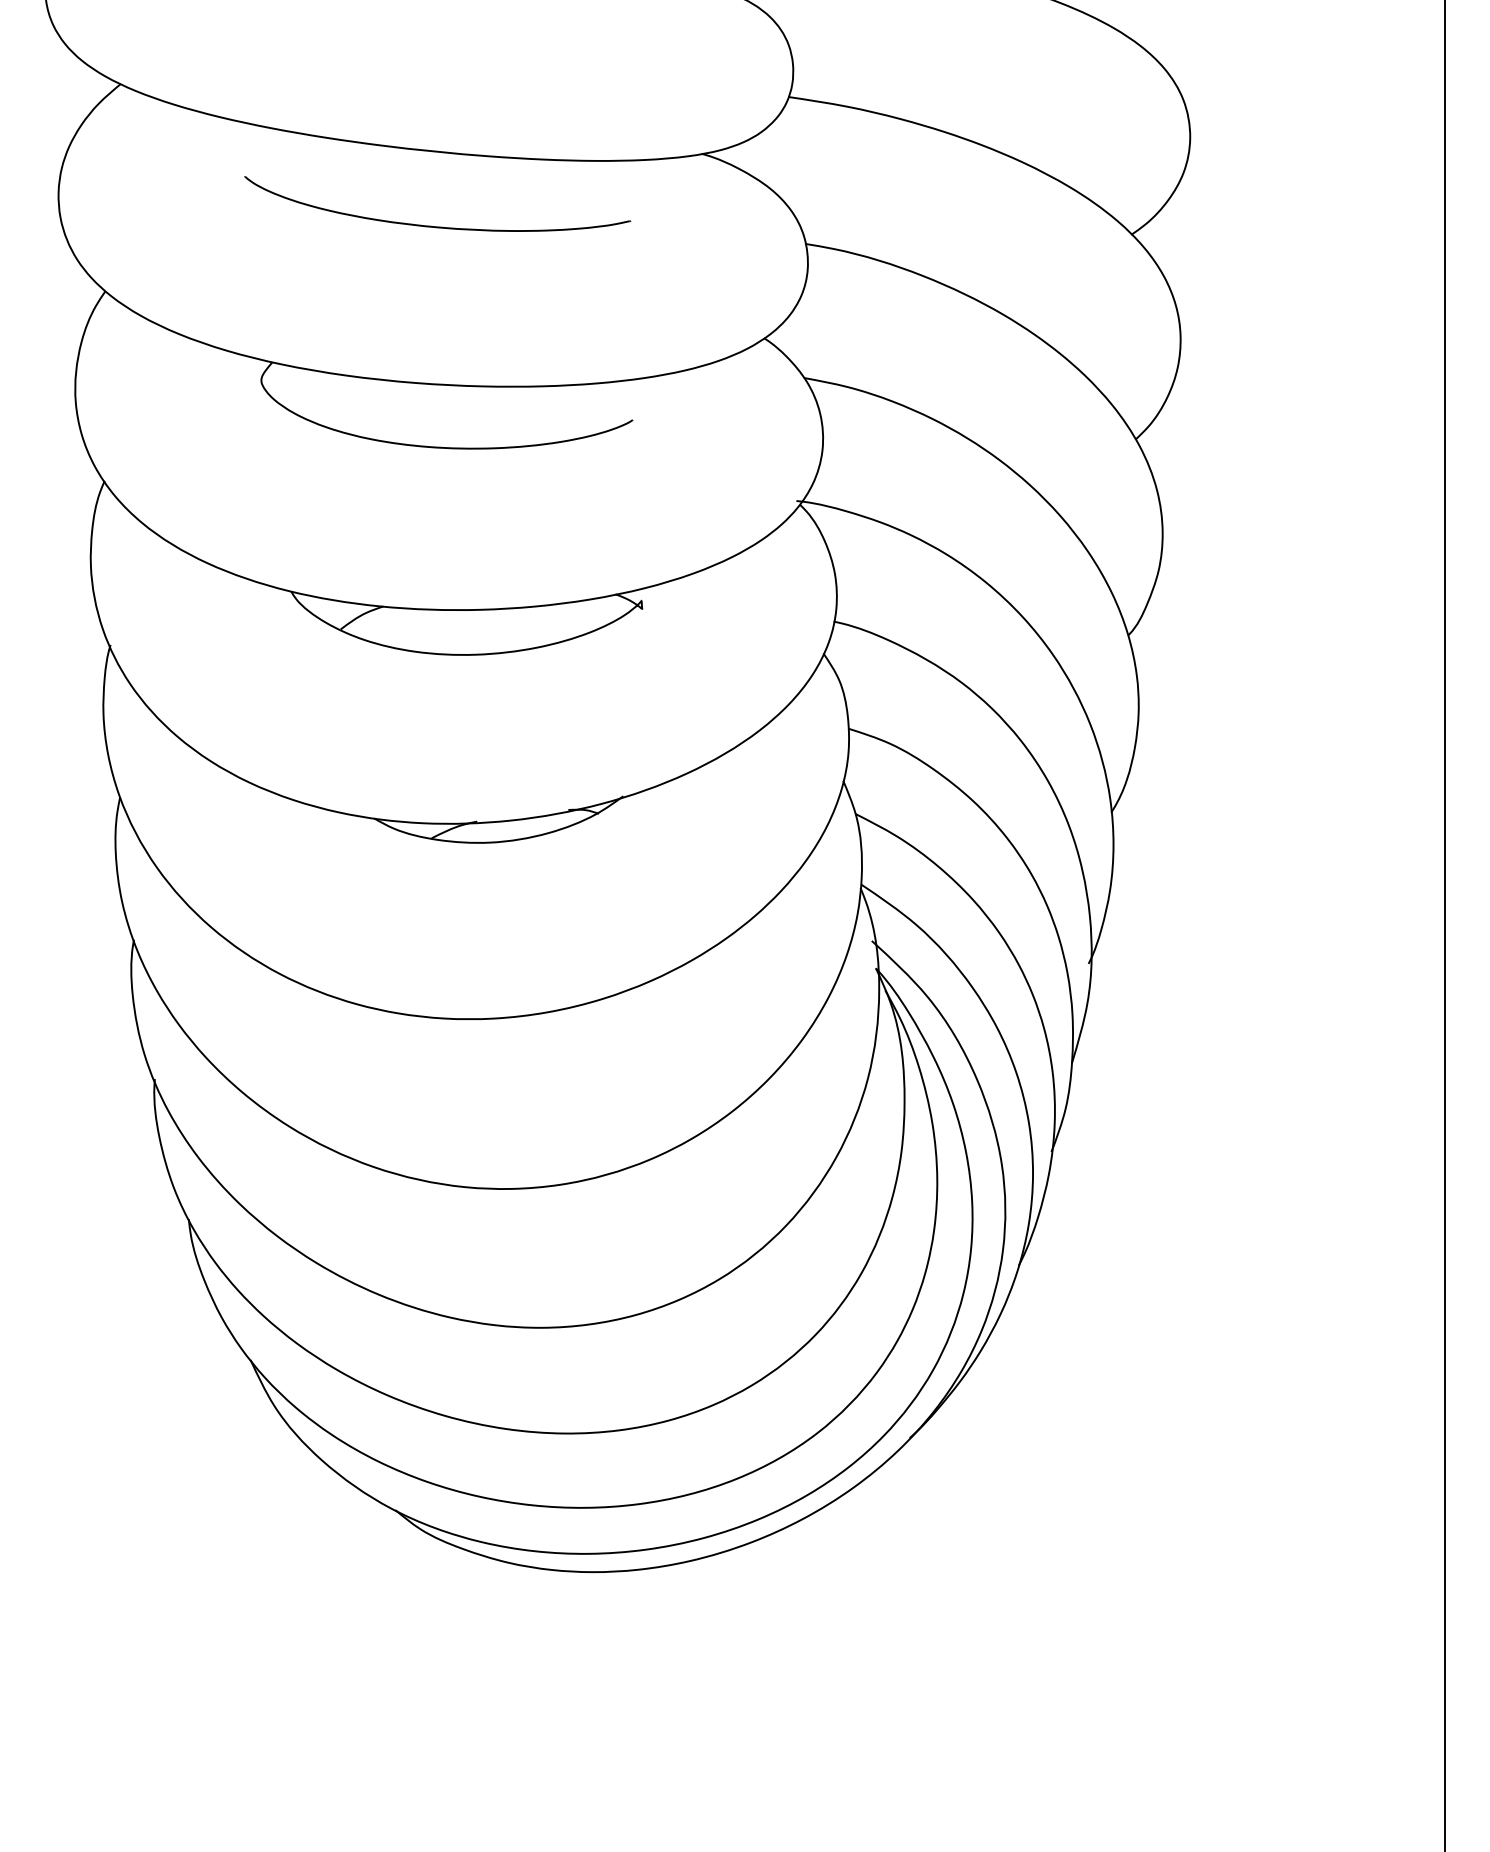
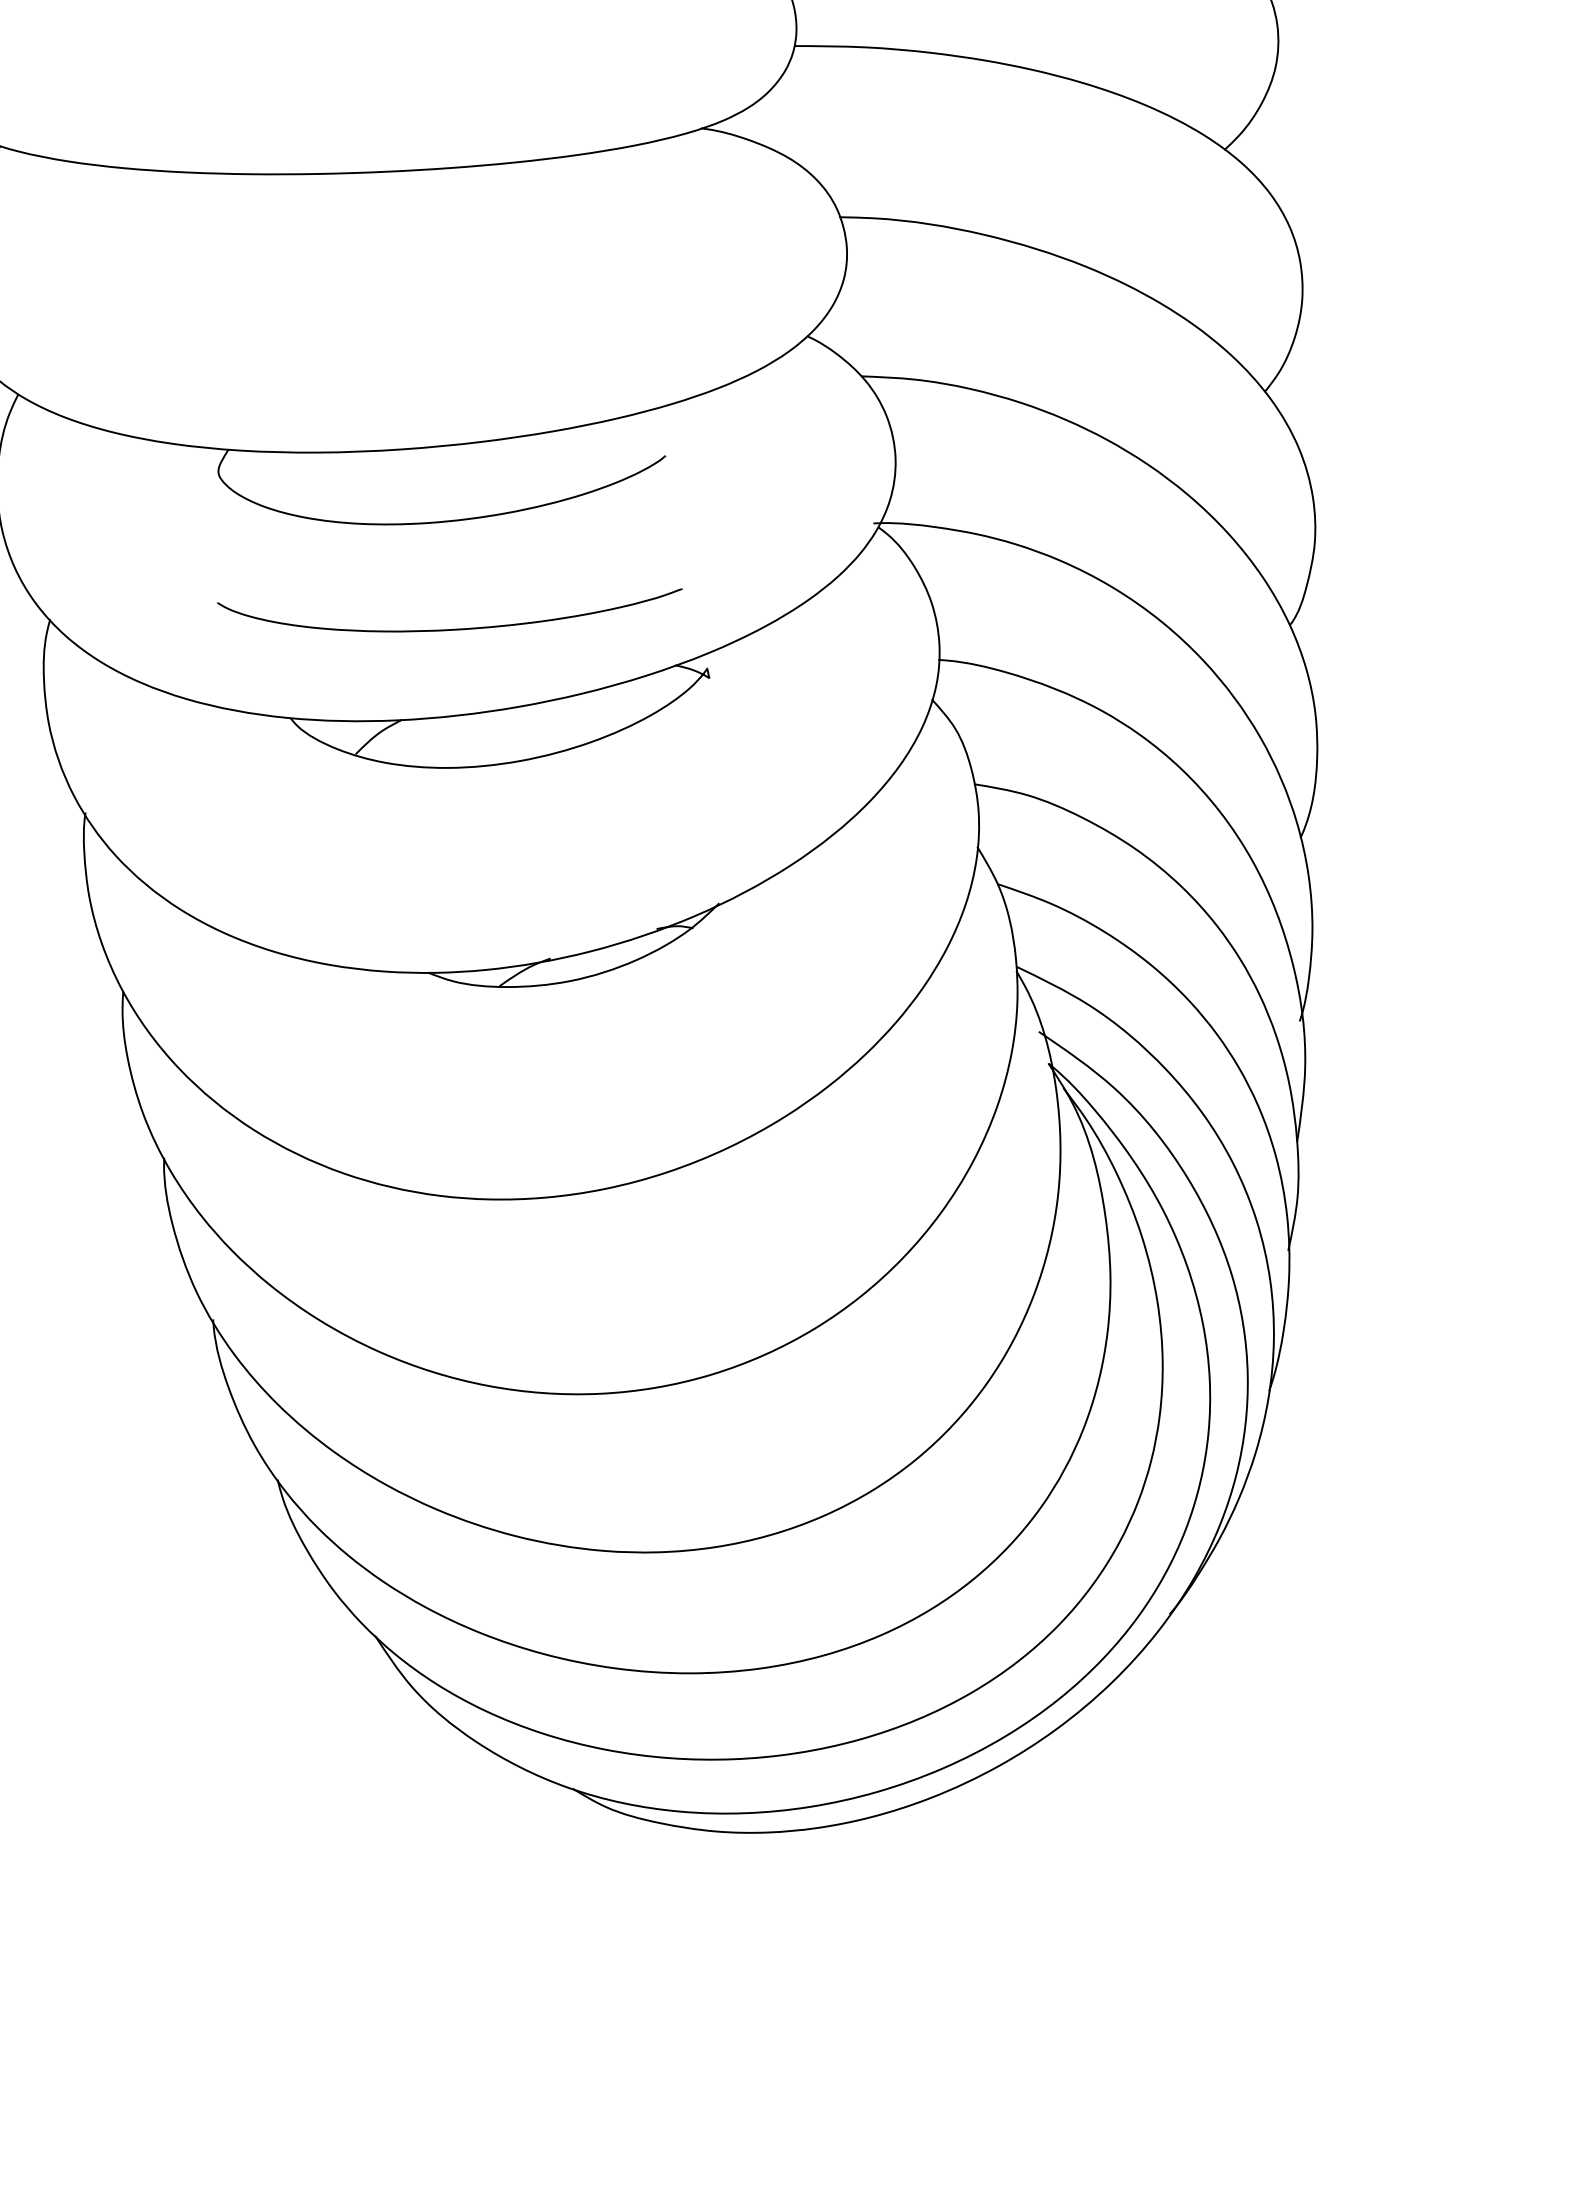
curve: (431, 225) -> (447, 628), moved

